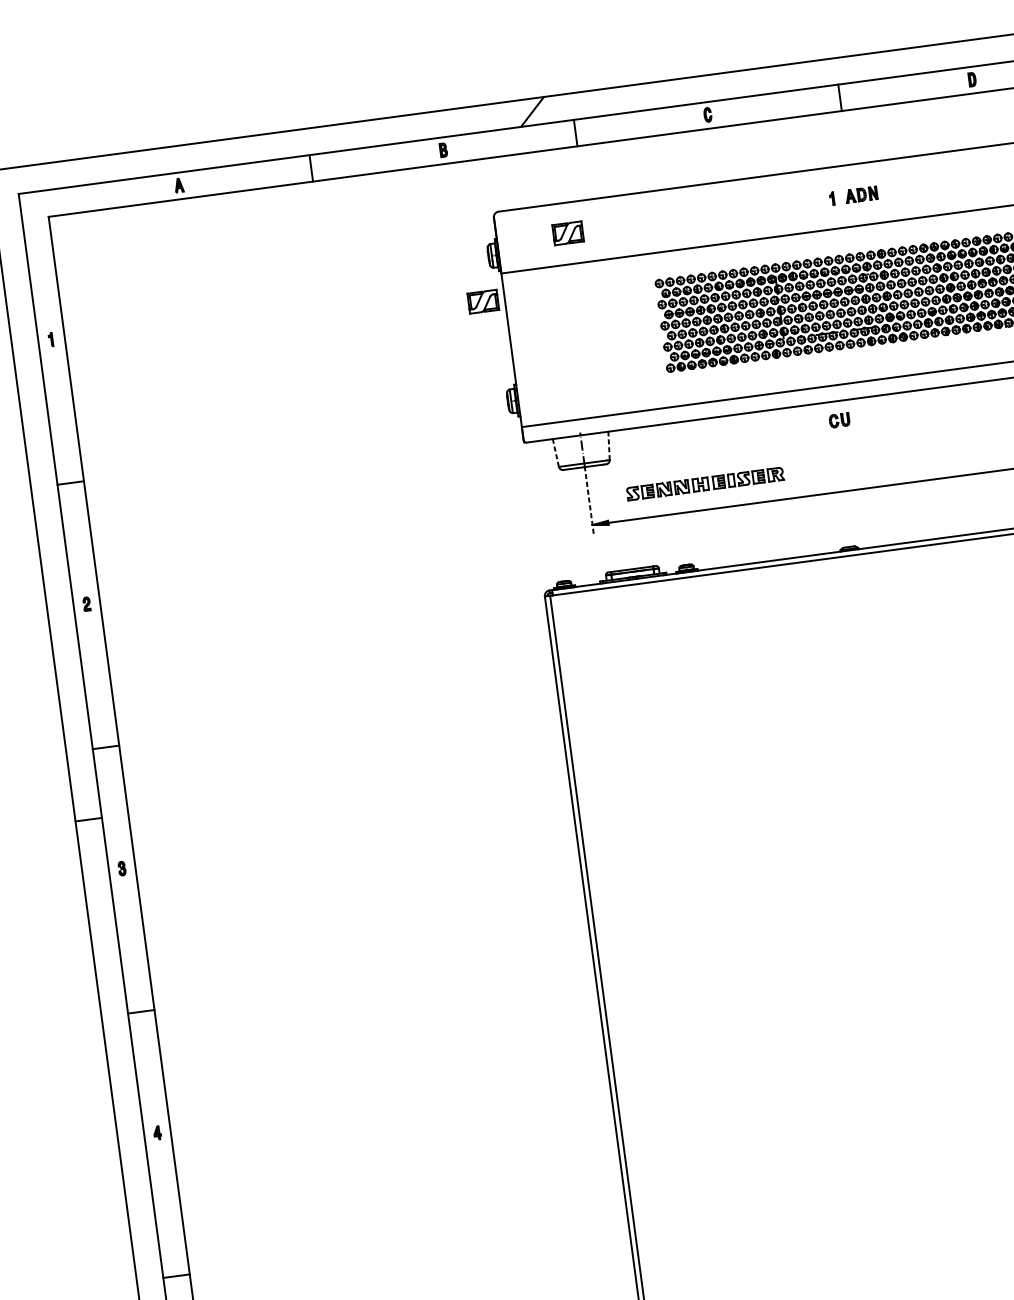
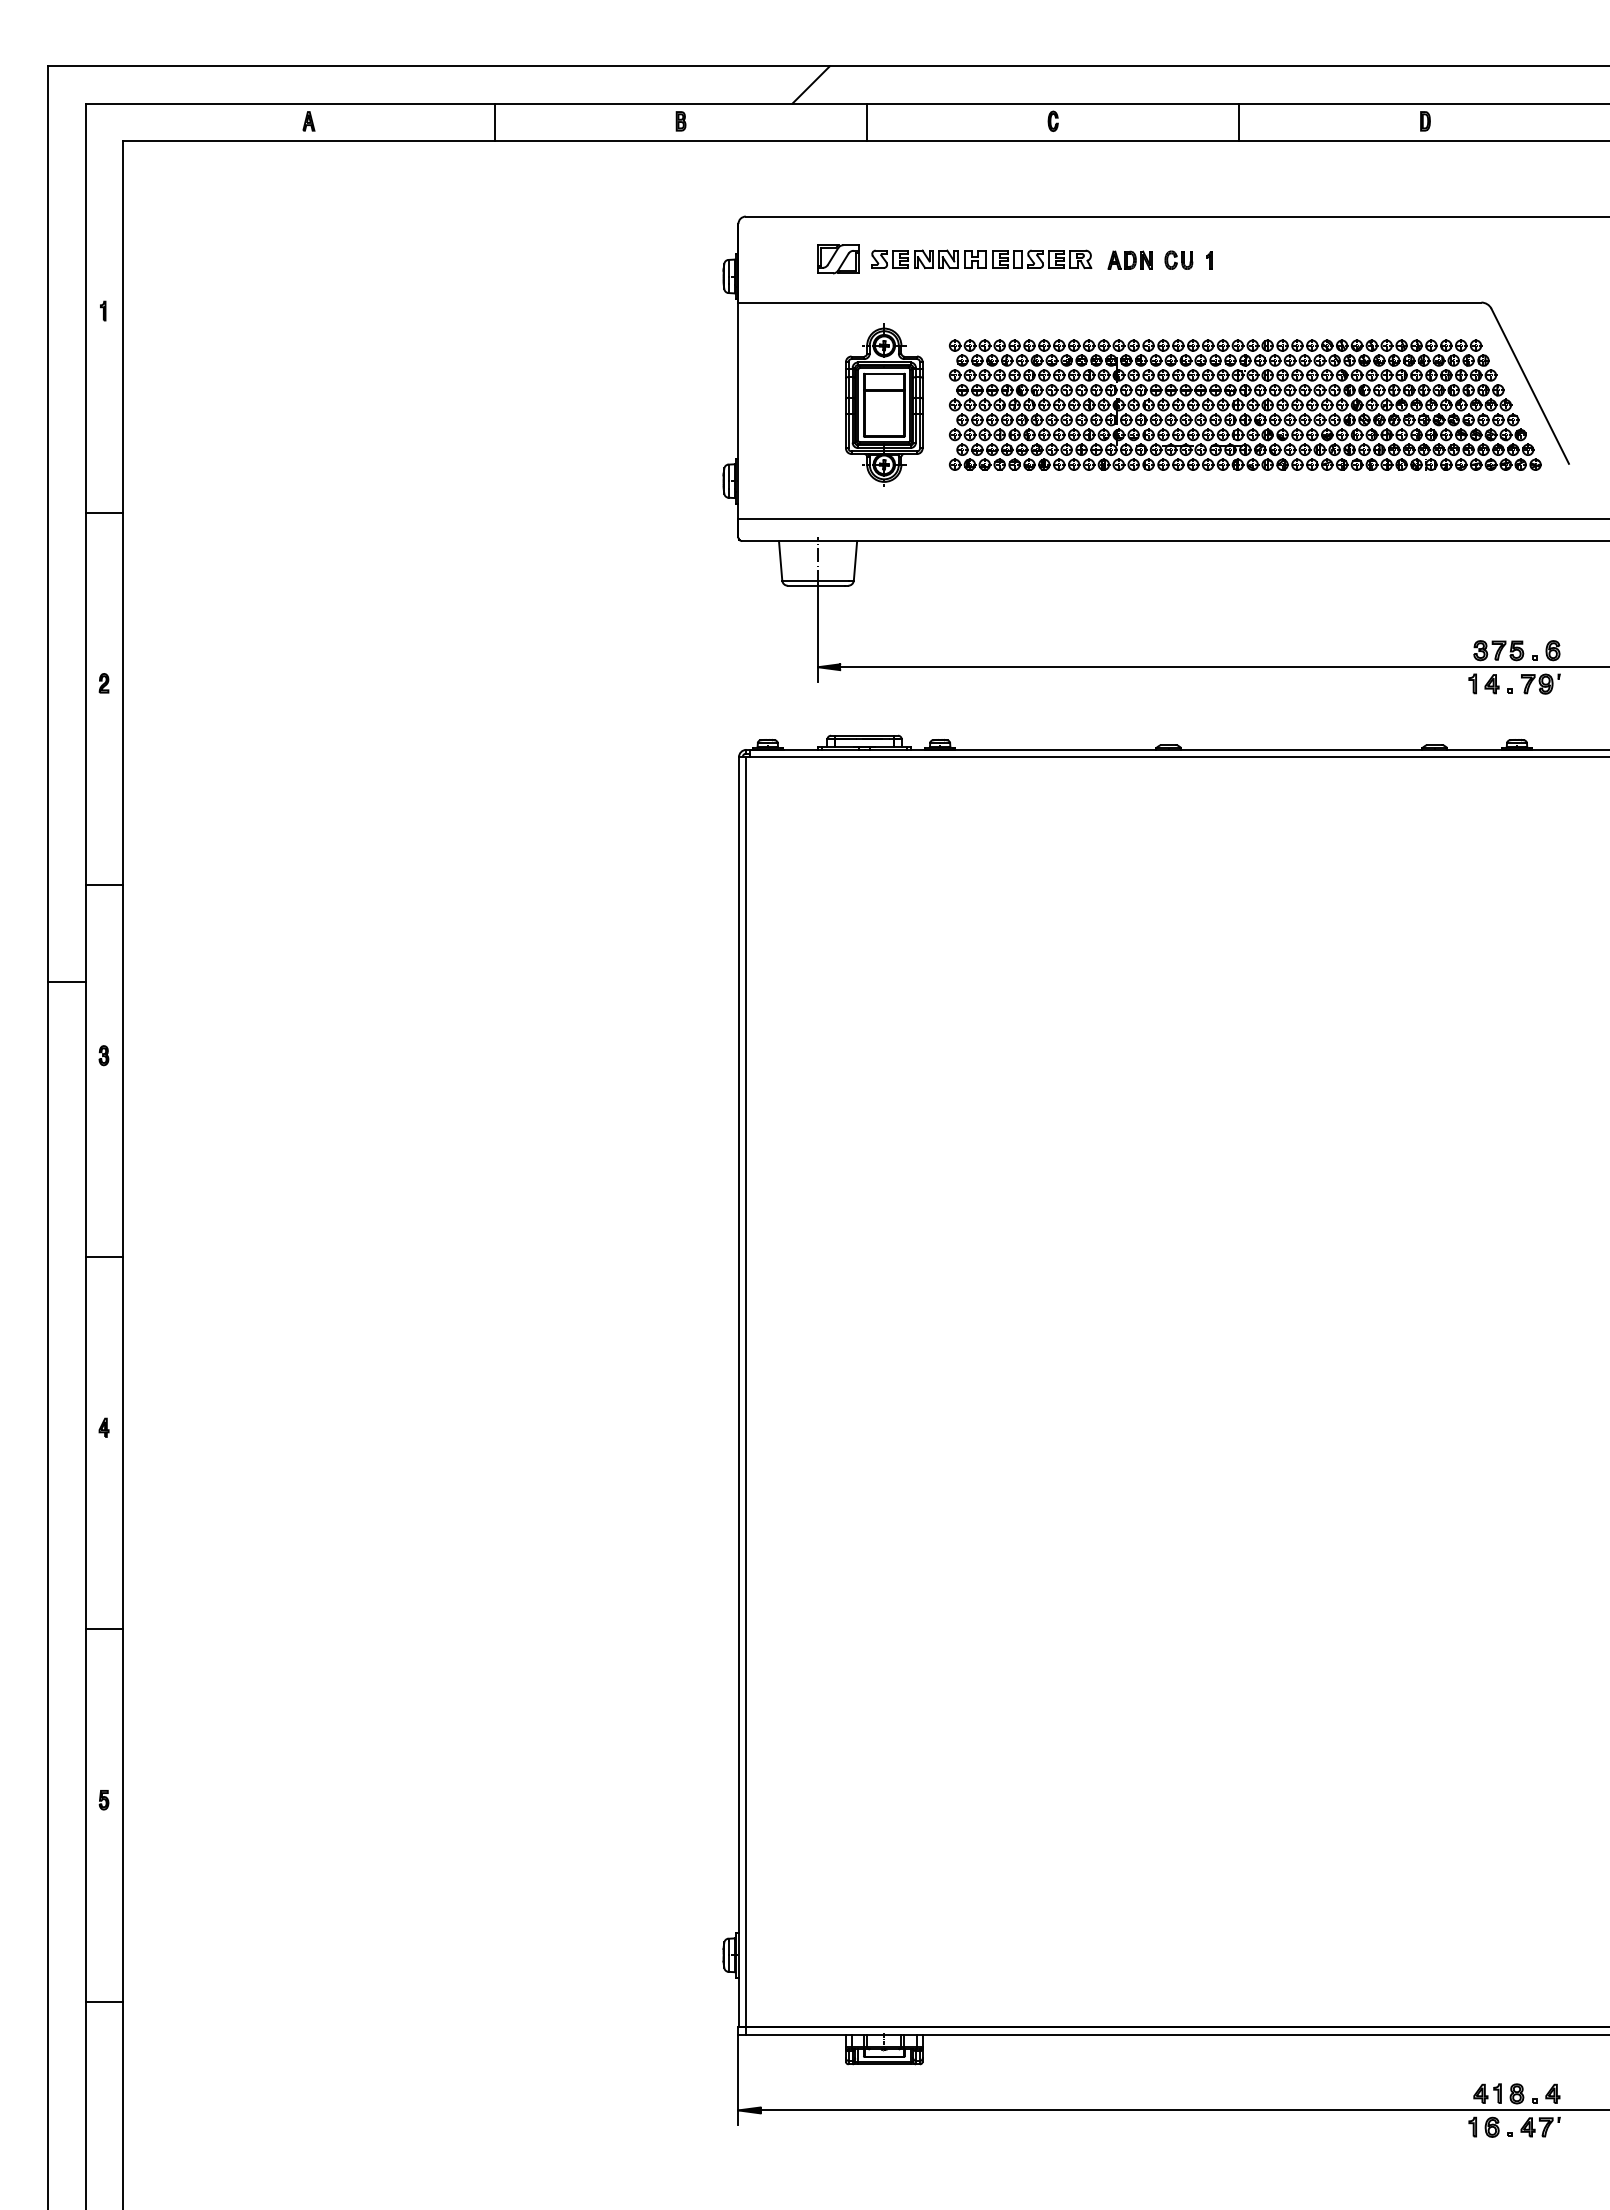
part: (861, 194) -> (1129, 259), moved
part: (483, 301) -> (708, 338), removed
part: (614, 332) -> (884, 404), added
part: (839, 419) -> (1178, 259), moved
line: (609, 445) -> (855, 560), dashed -> solid
line: (555, 452) -> (780, 560), dashed -> solid
part: (705, 484) -> (981, 259), moved
line: (589, 501) -> (818, 633), dashed -> solid

